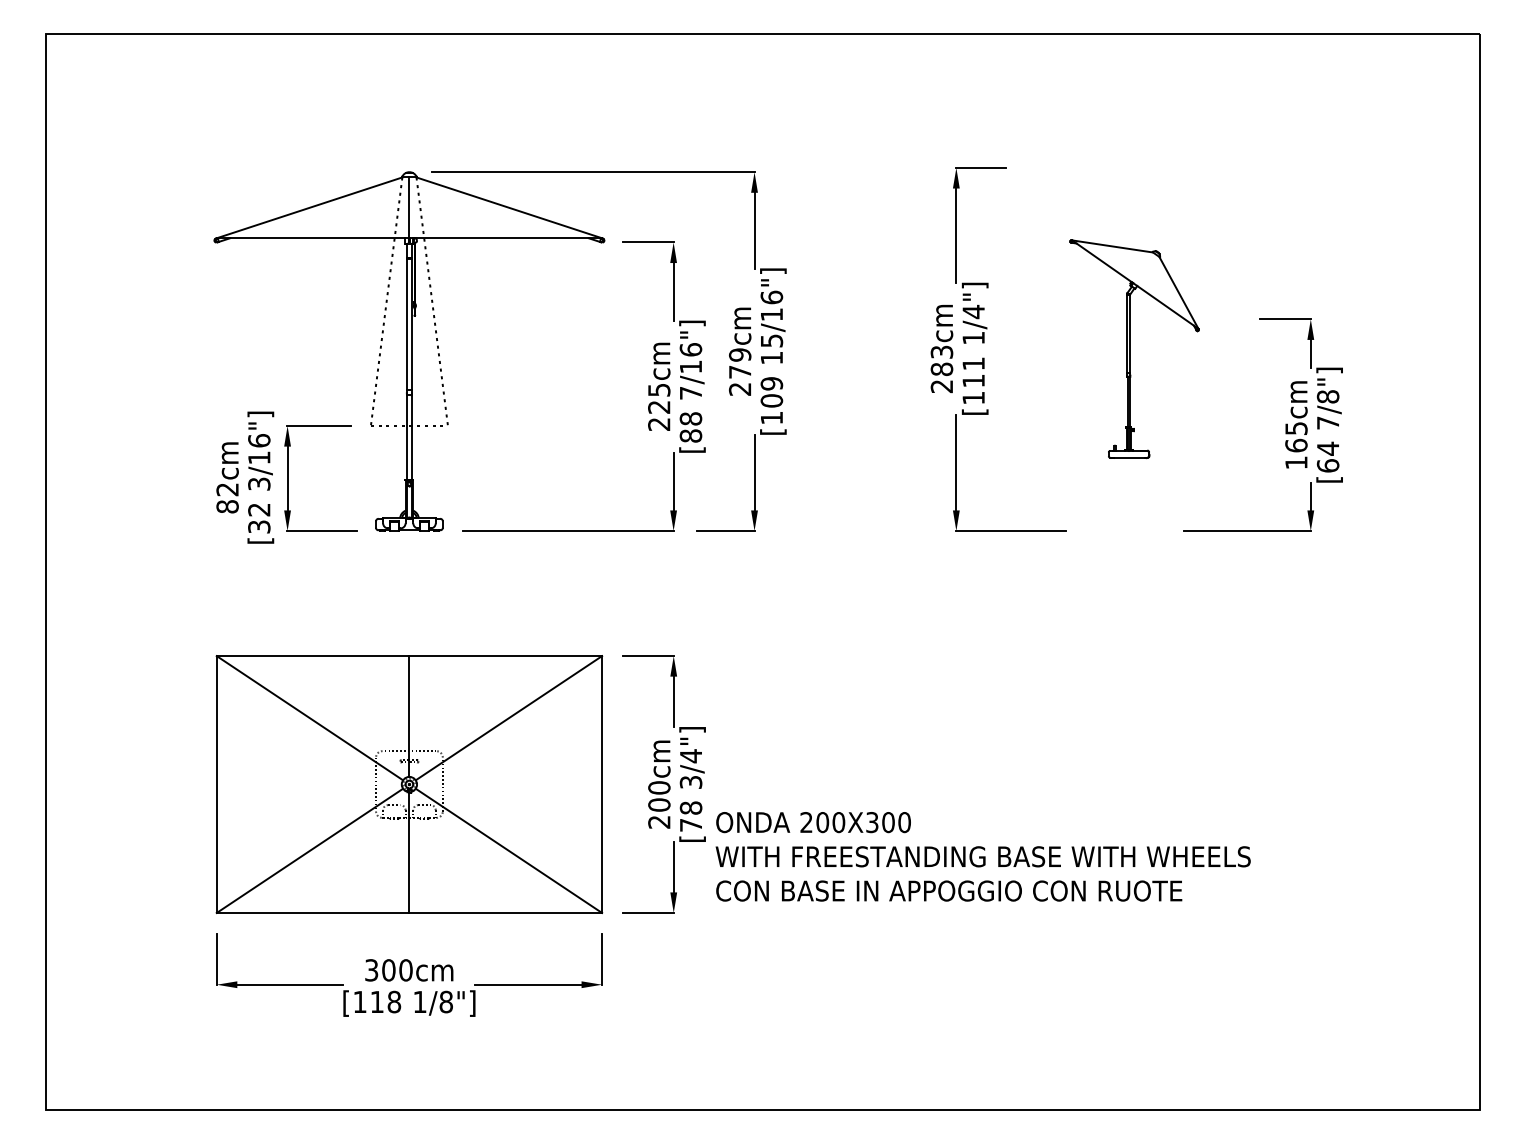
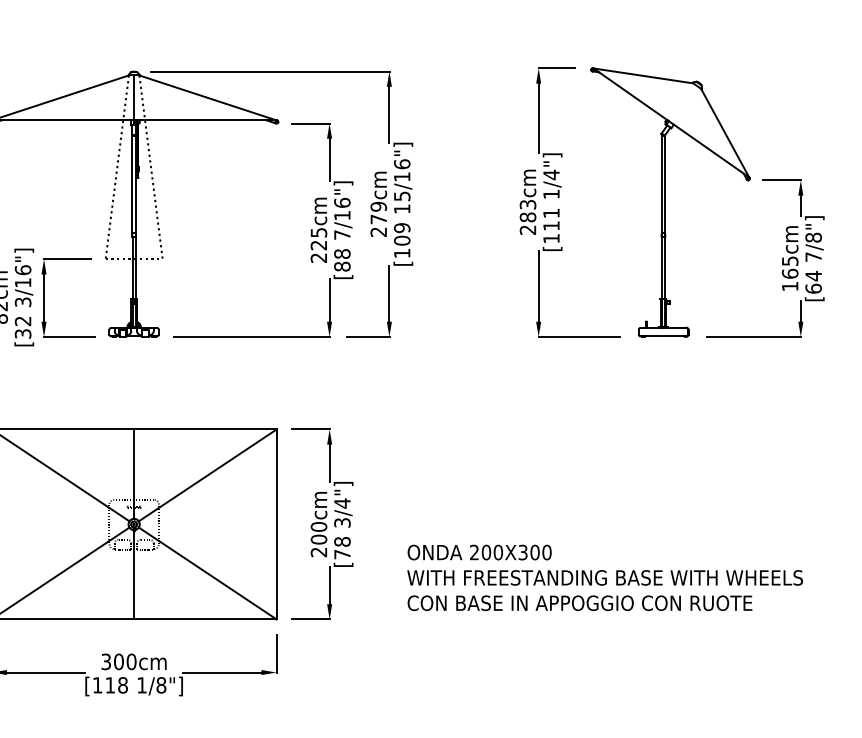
part: (1134, 348) -> (670, 201), size x1.67
text: (982, 856) -> (604, 577), moved

